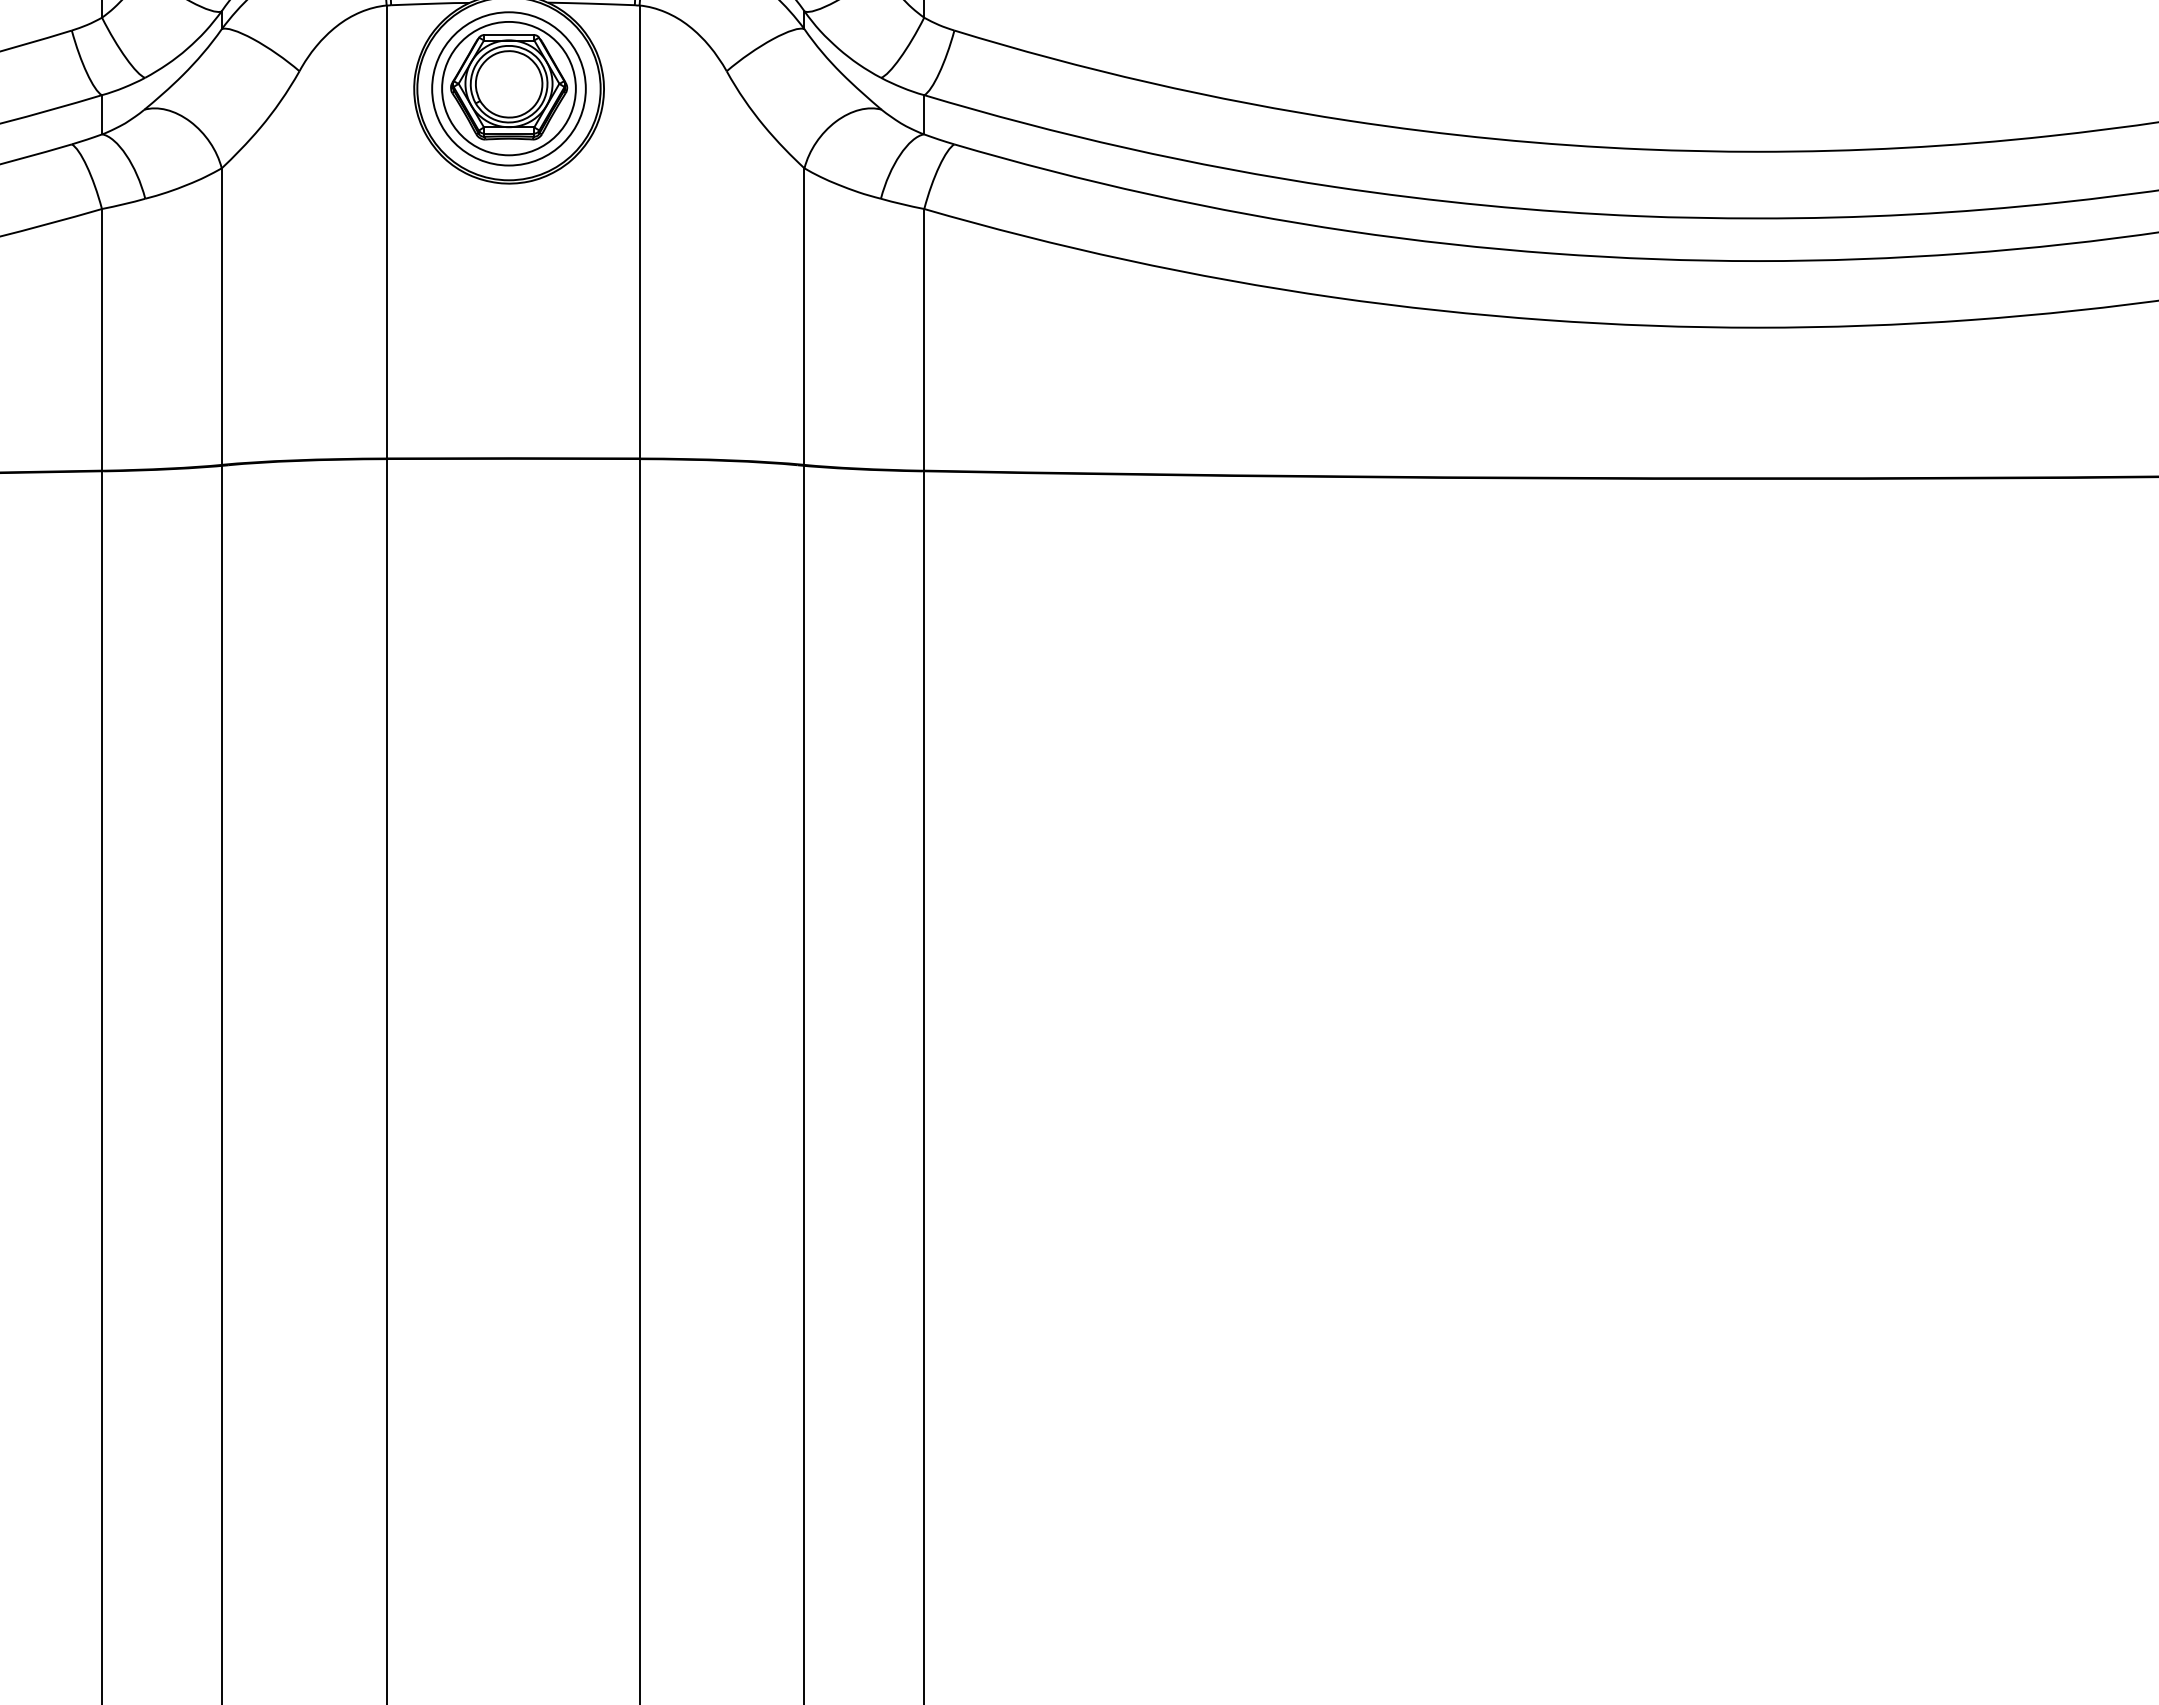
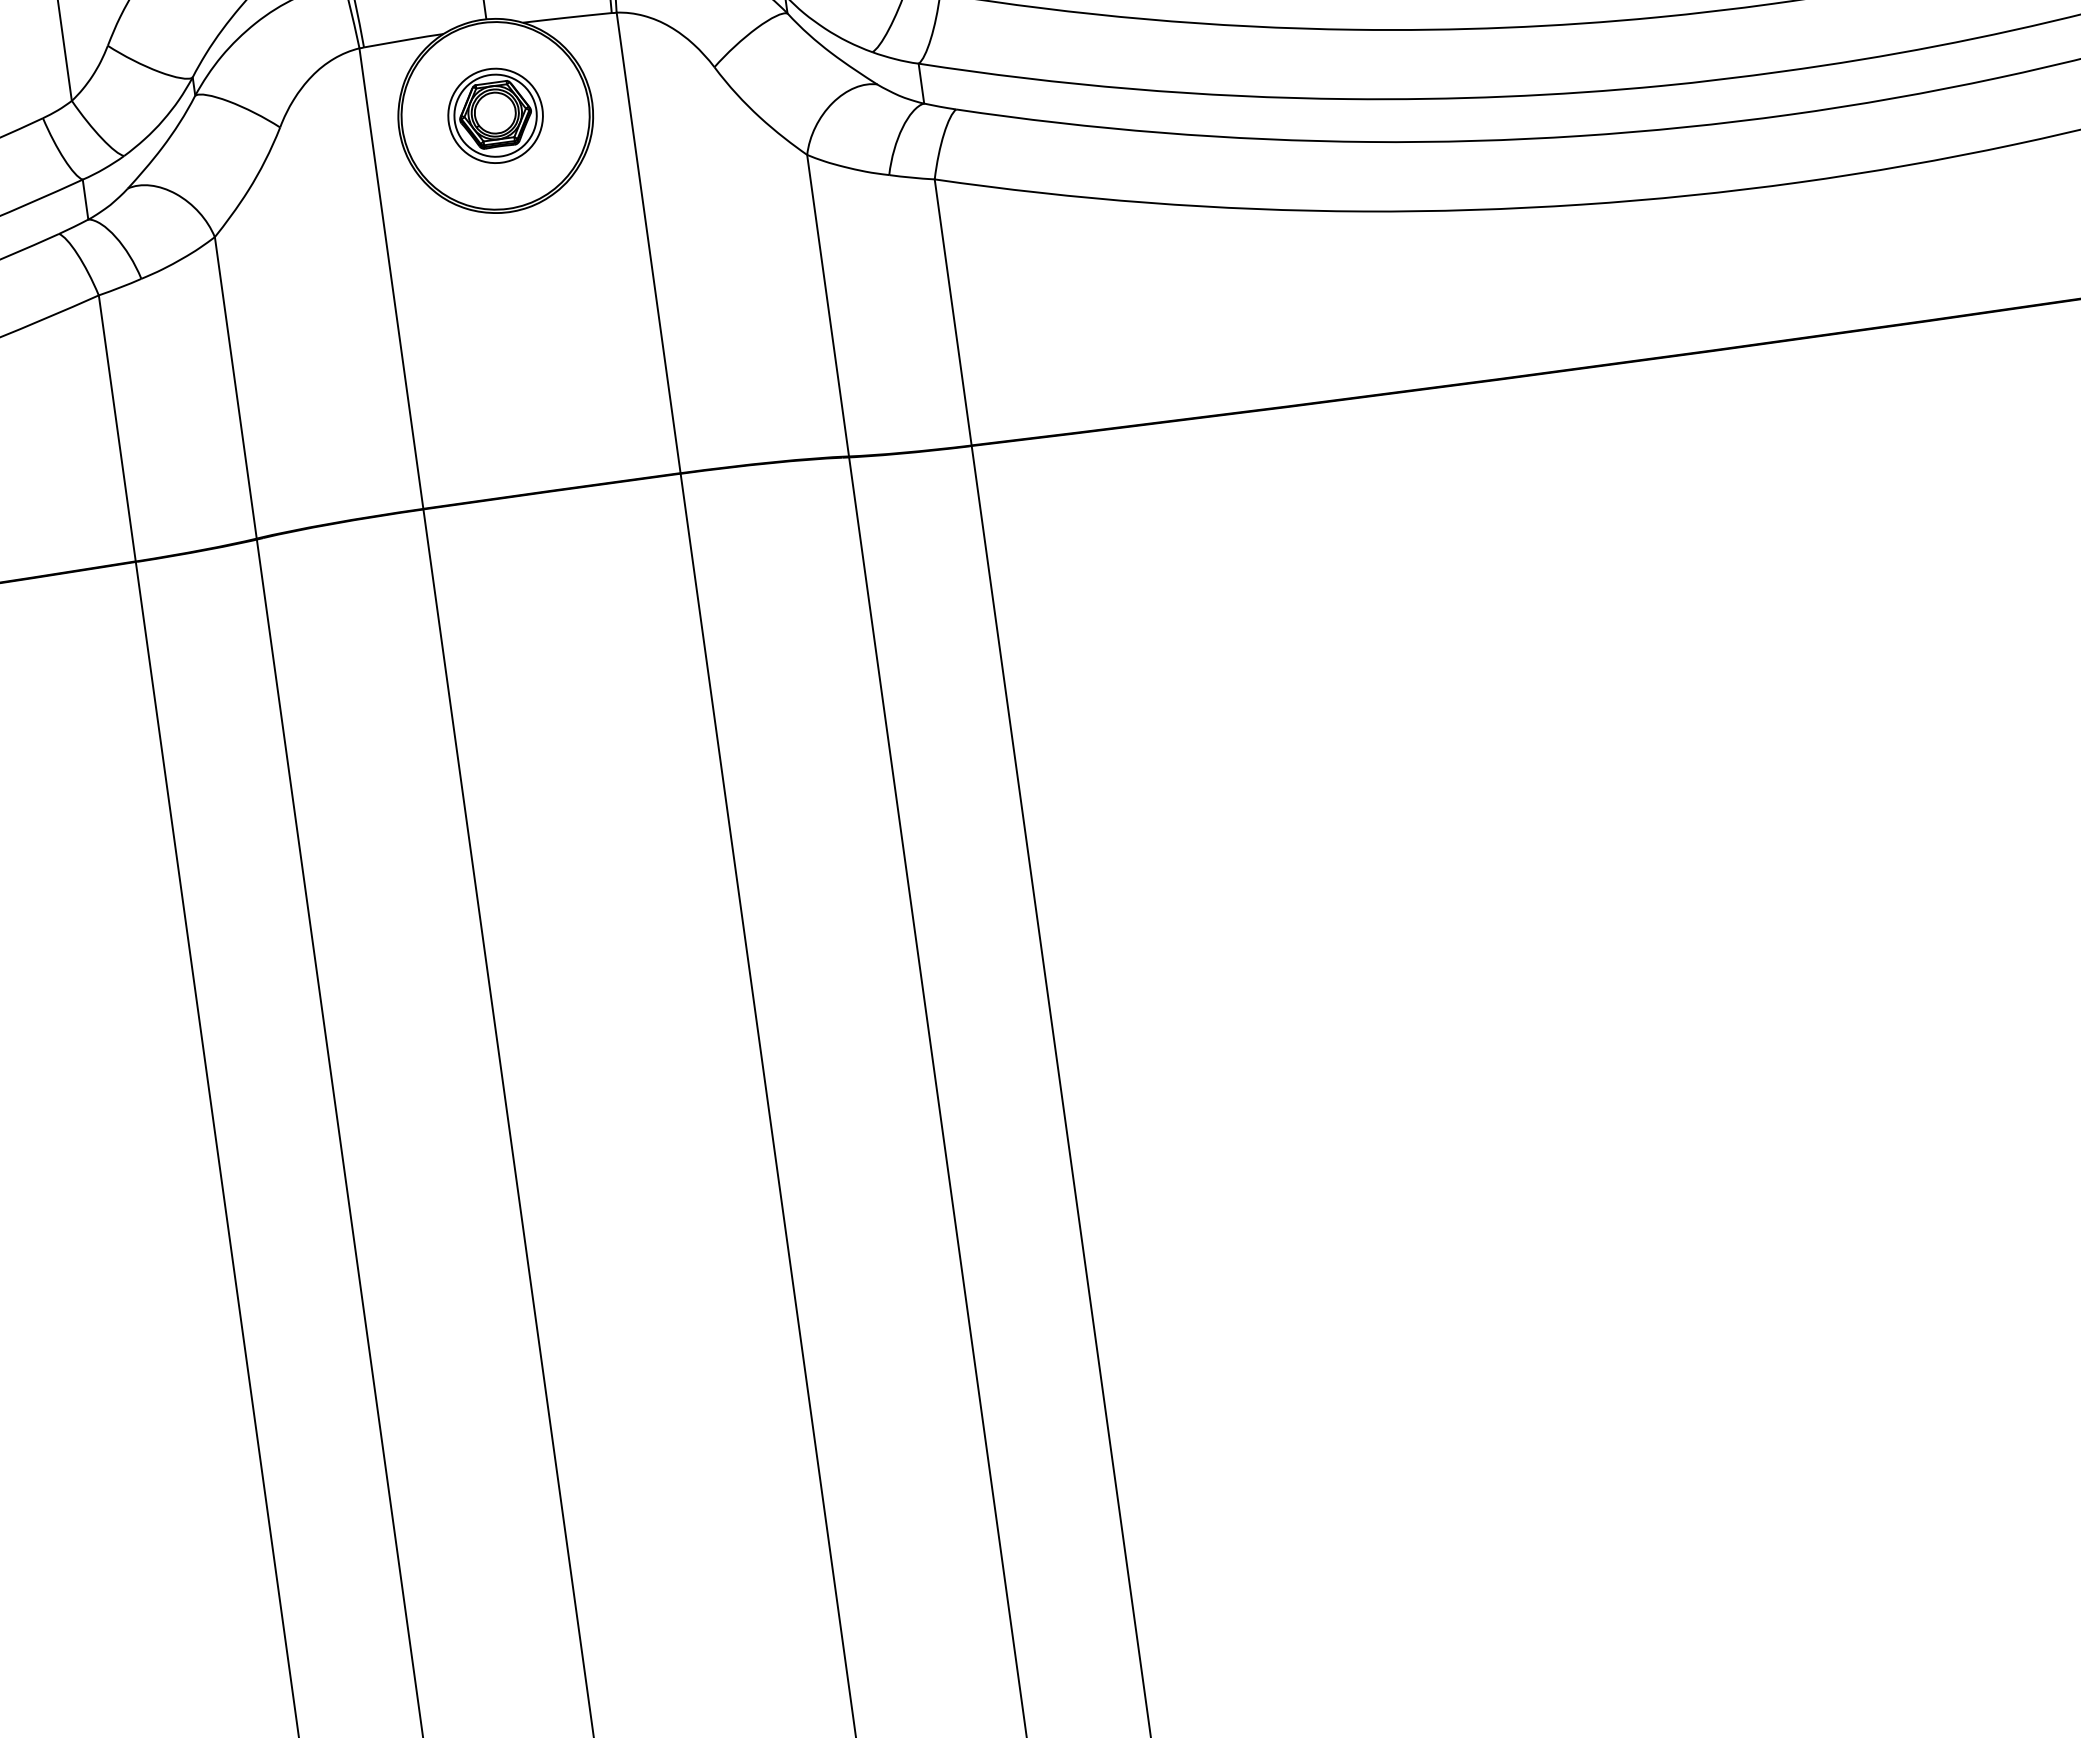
part: (508, 88) -> (495, 115), size x0.6

